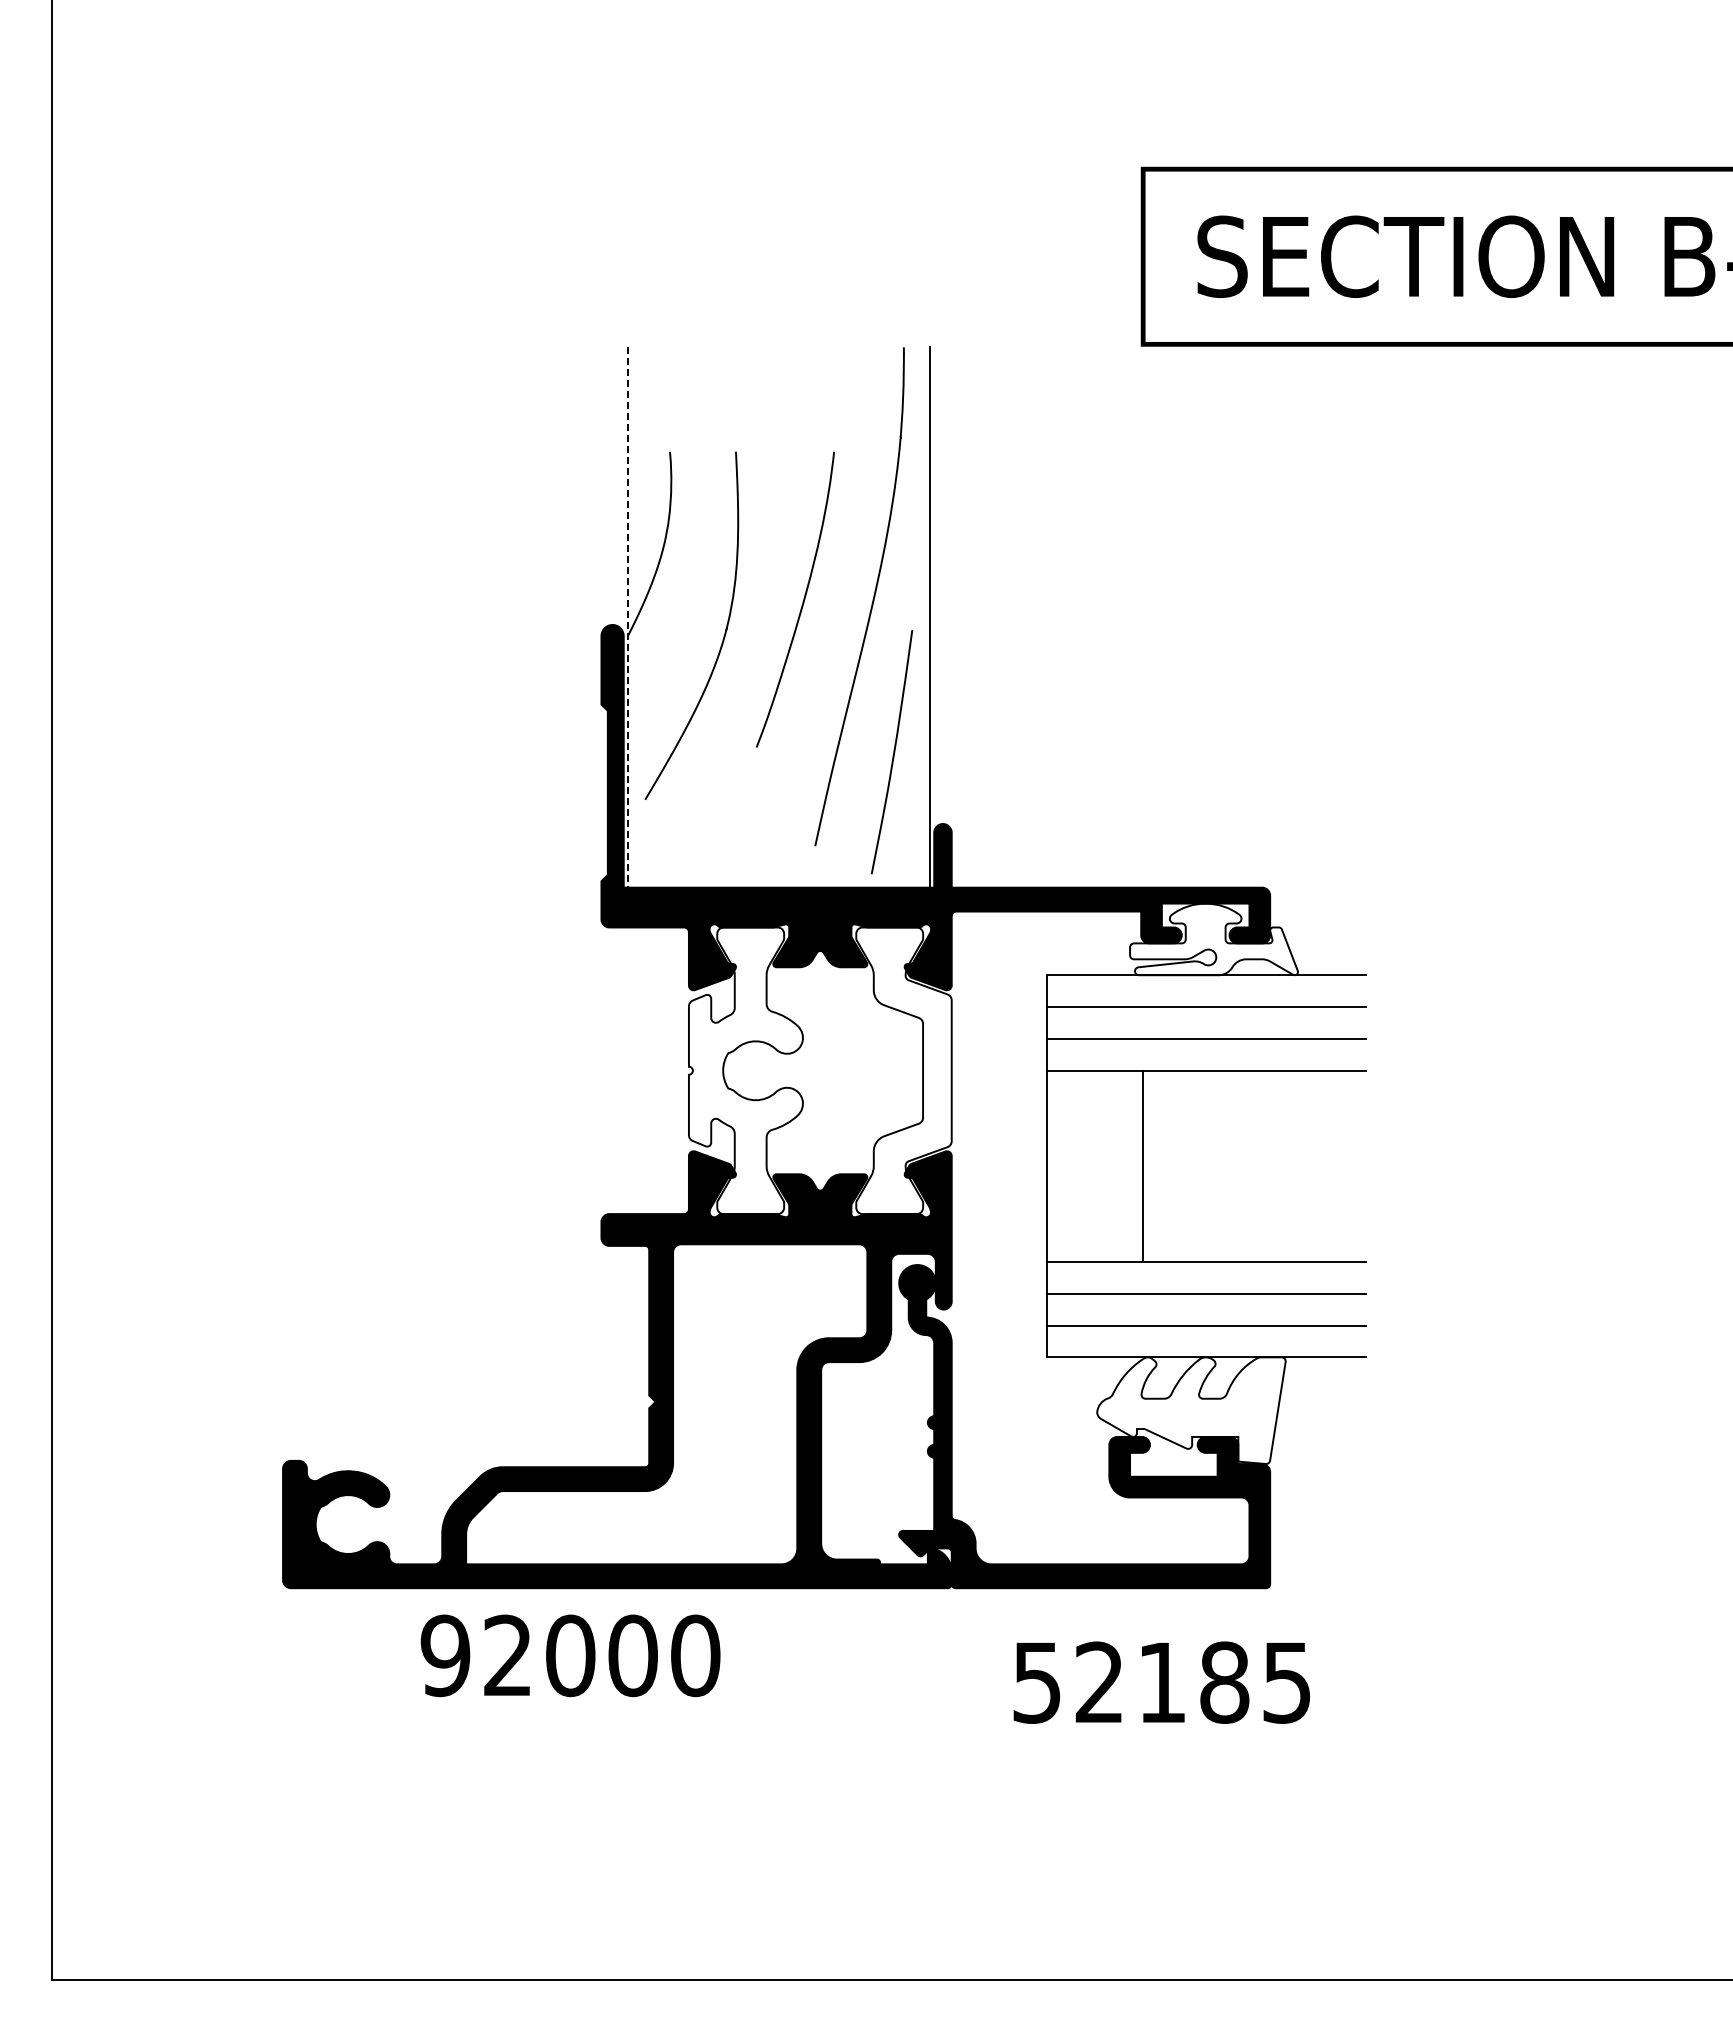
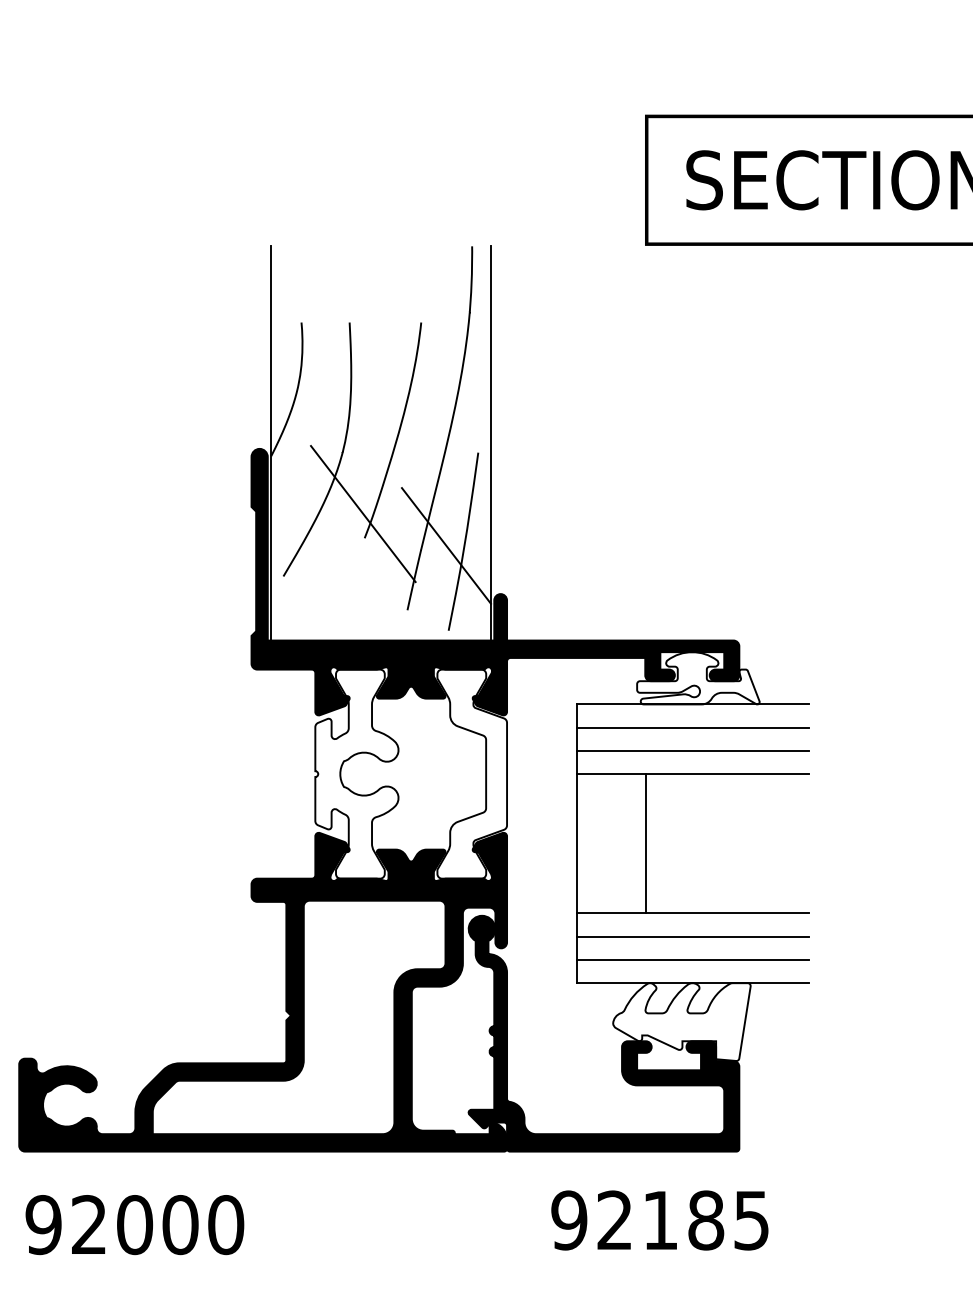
line: (628, 617) -> (271, 443), dashed -> solid
line: (754, 714) -> (363, 514), added
line: (868, 757) -> (446, 545), added
text: (570, 1655) -> (134, 1224), moved
text: (1036, 1682) -> (568, 1220), 52185 -> 92185

